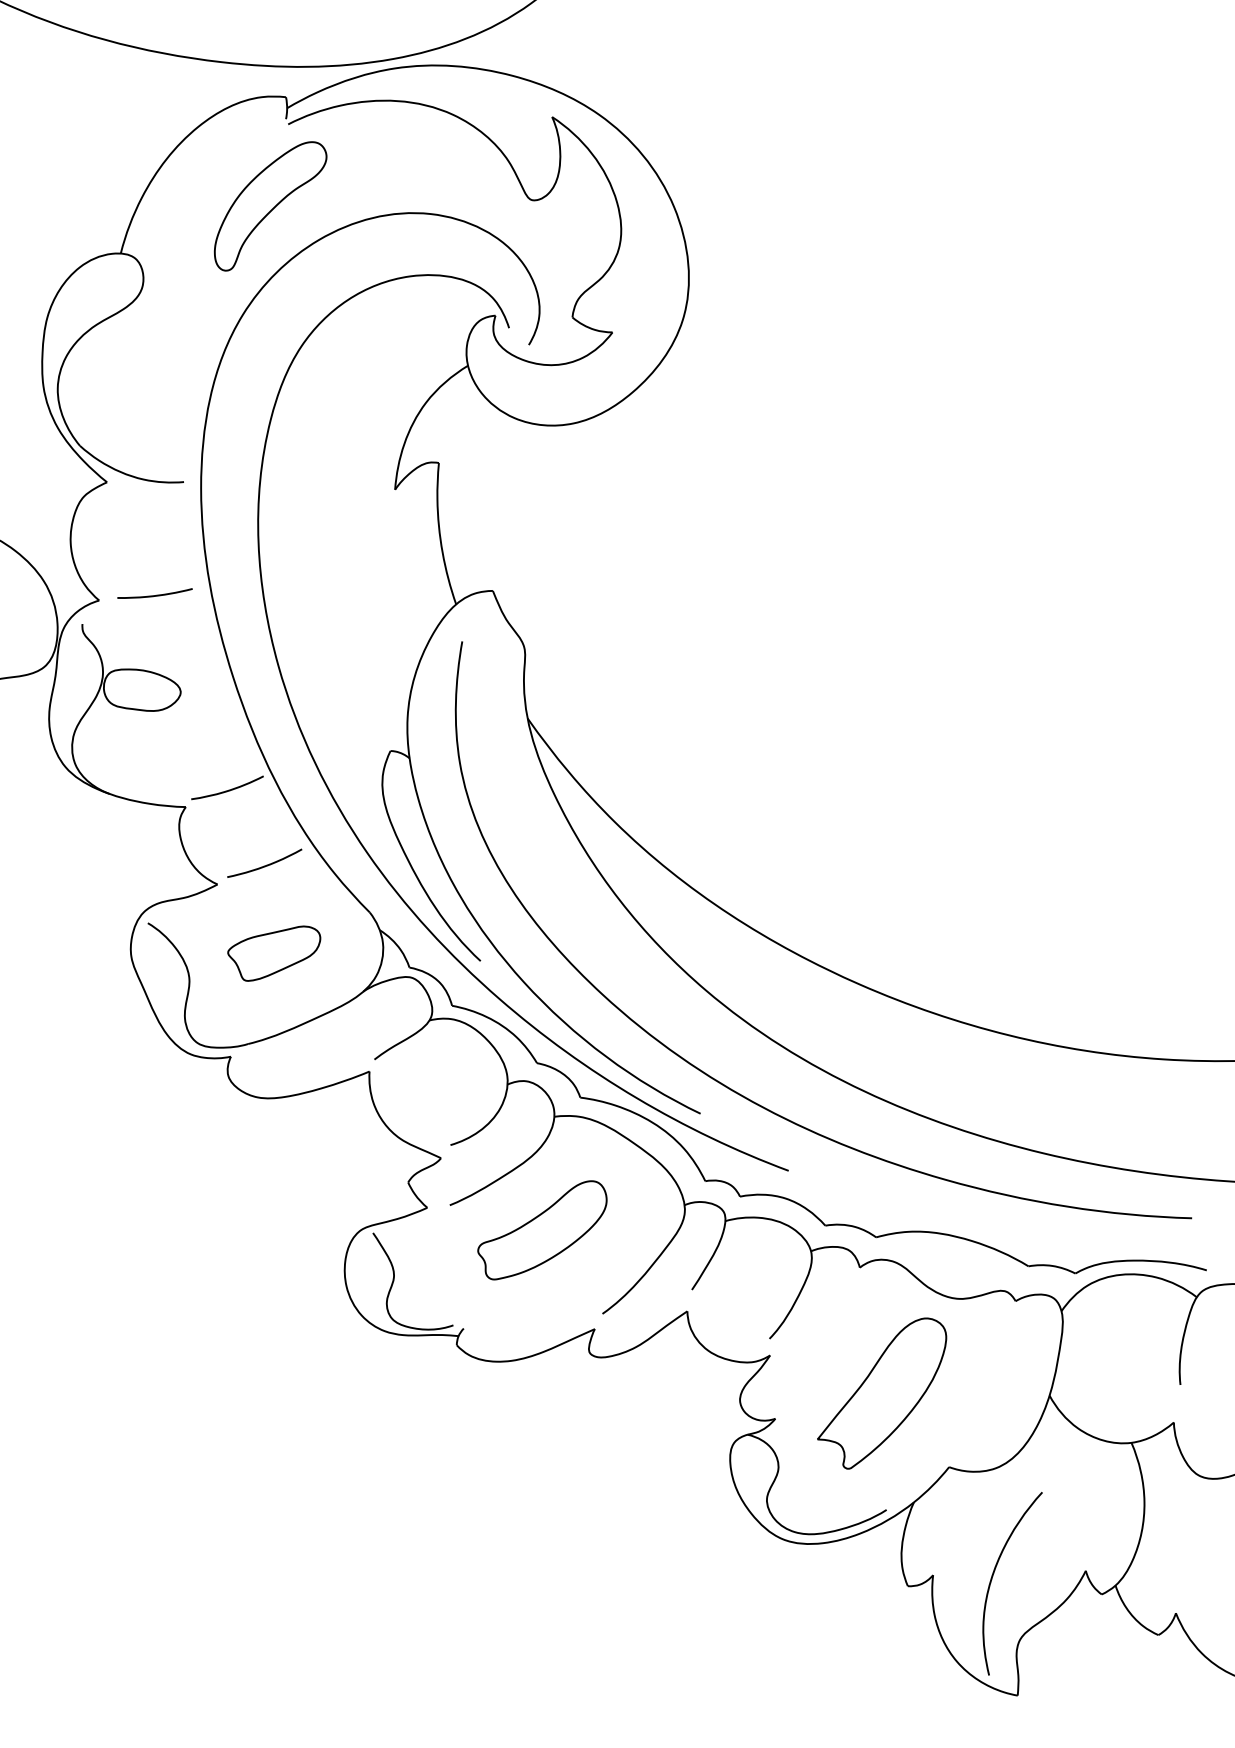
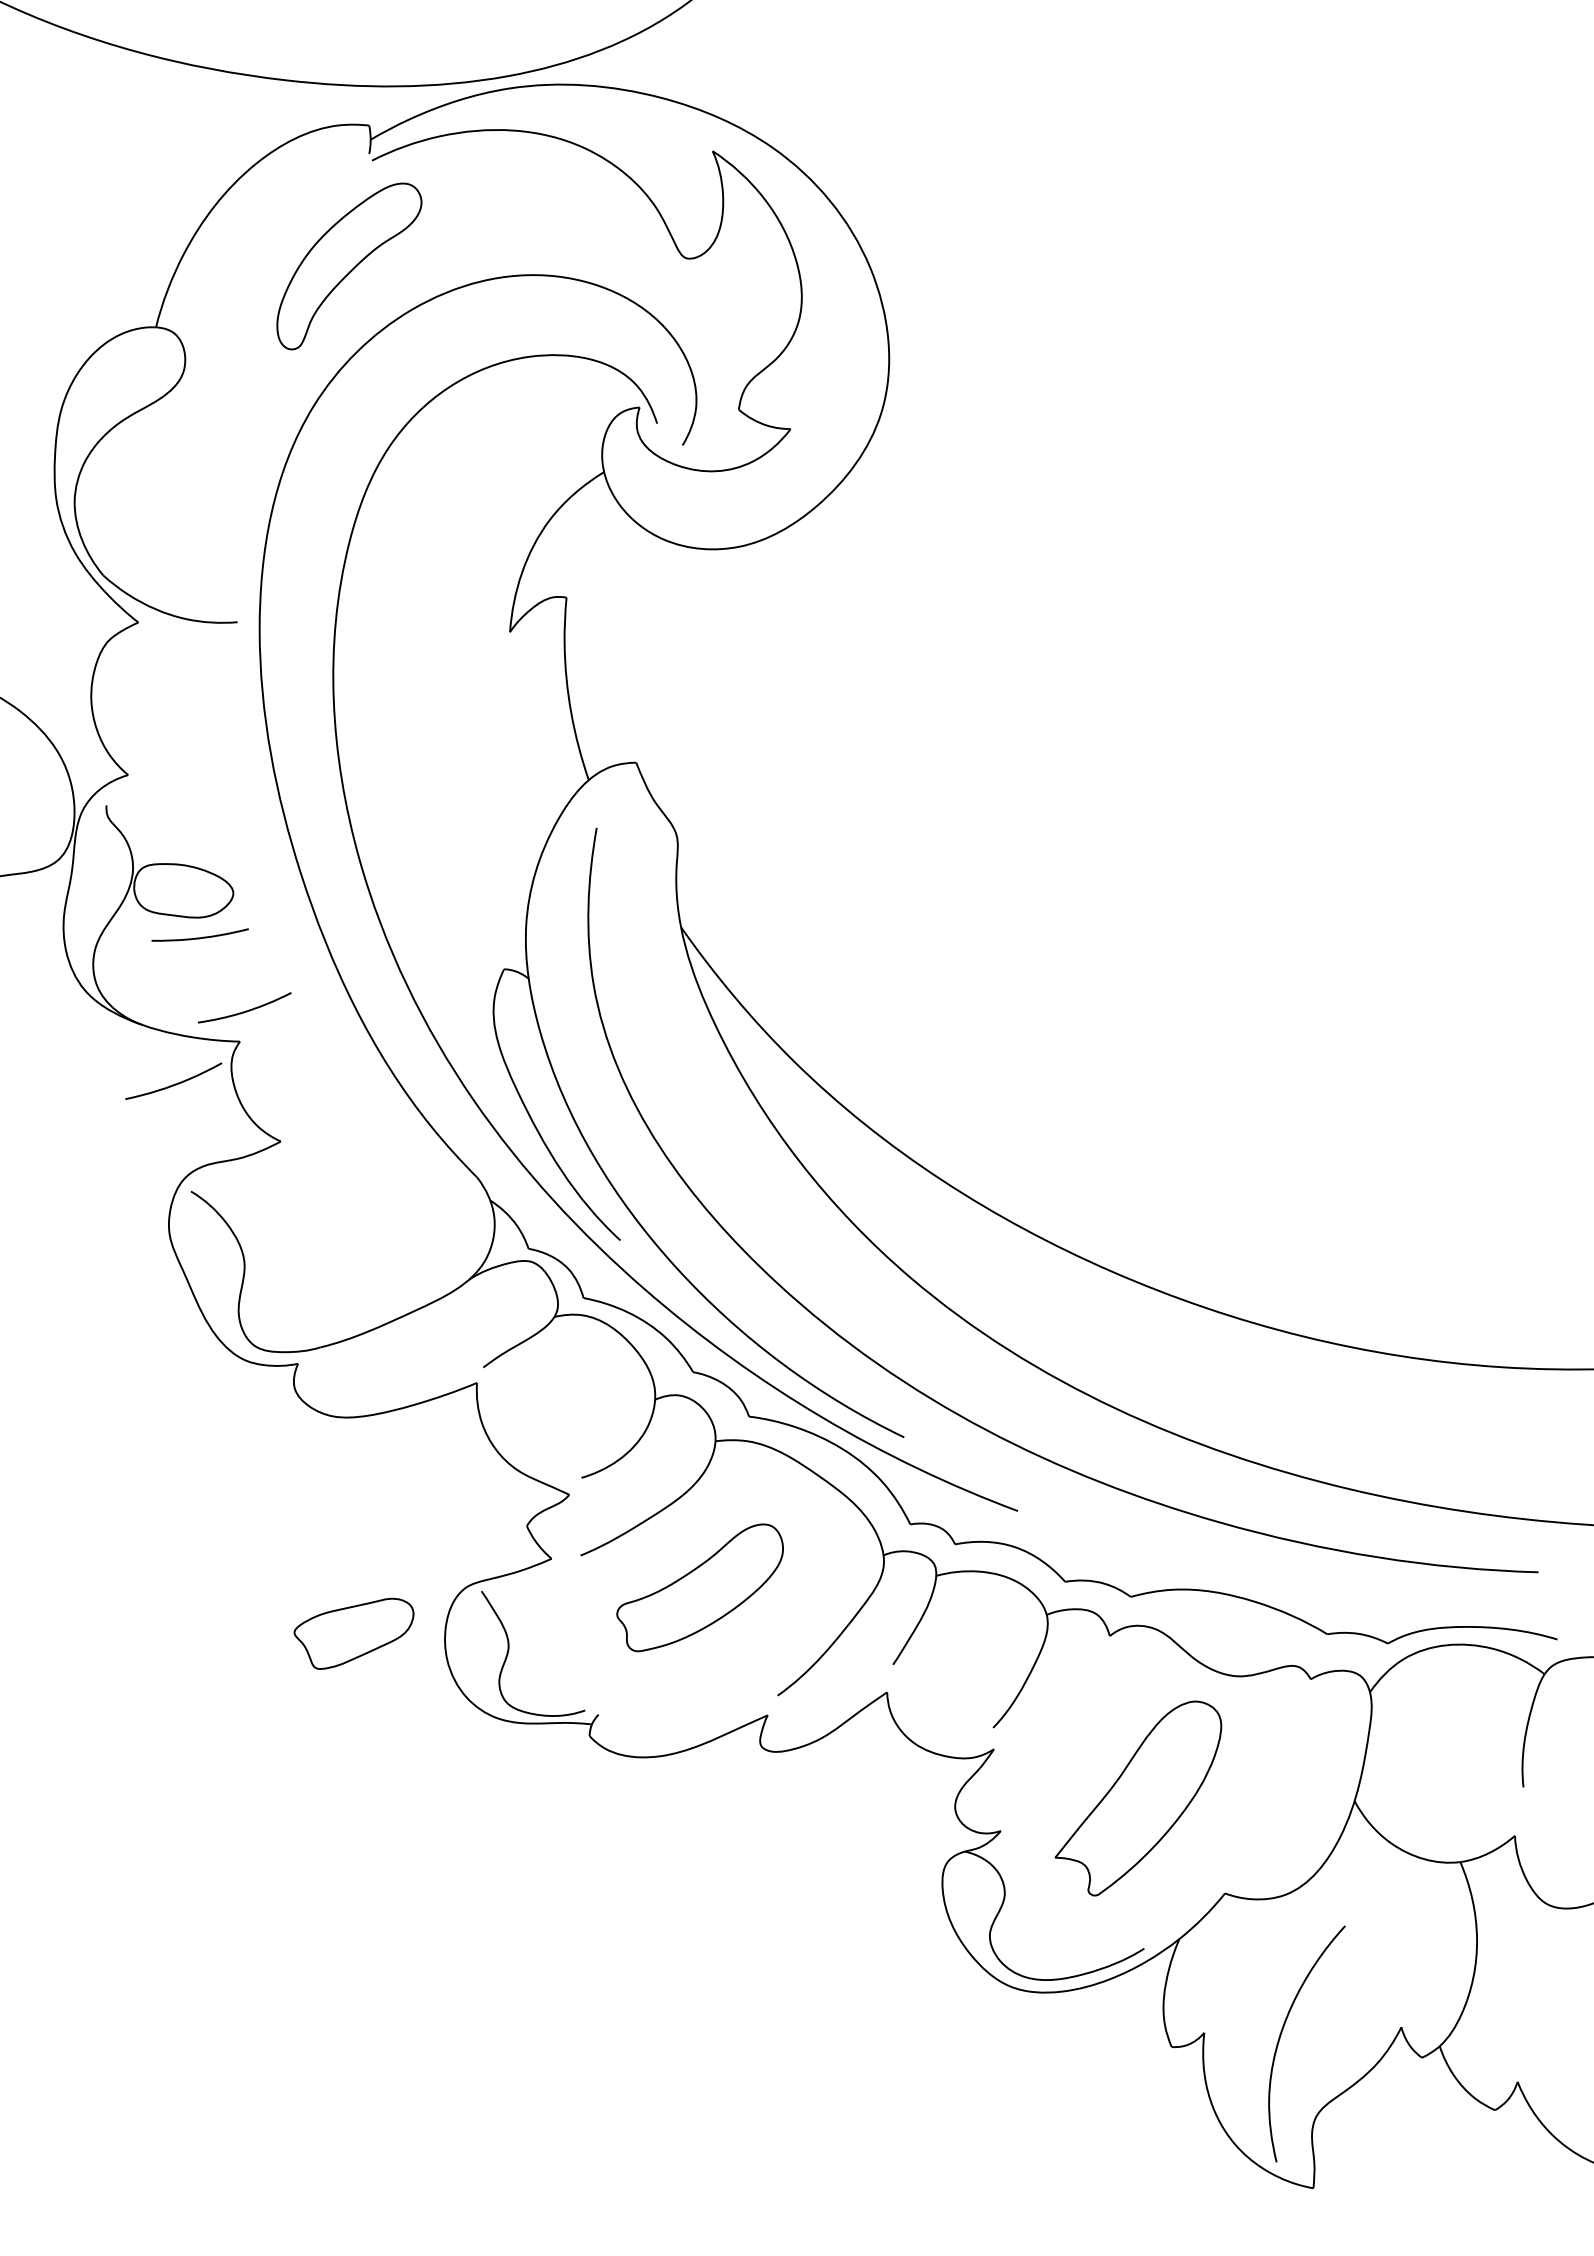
curve: (154, 595) -> (199, 937), moved
curve: (228, 789) -> (245, 1010), moved
curve: (266, 865) -> (175, 1083), moved
part: (273, 953) -> (353, 1633), moved

